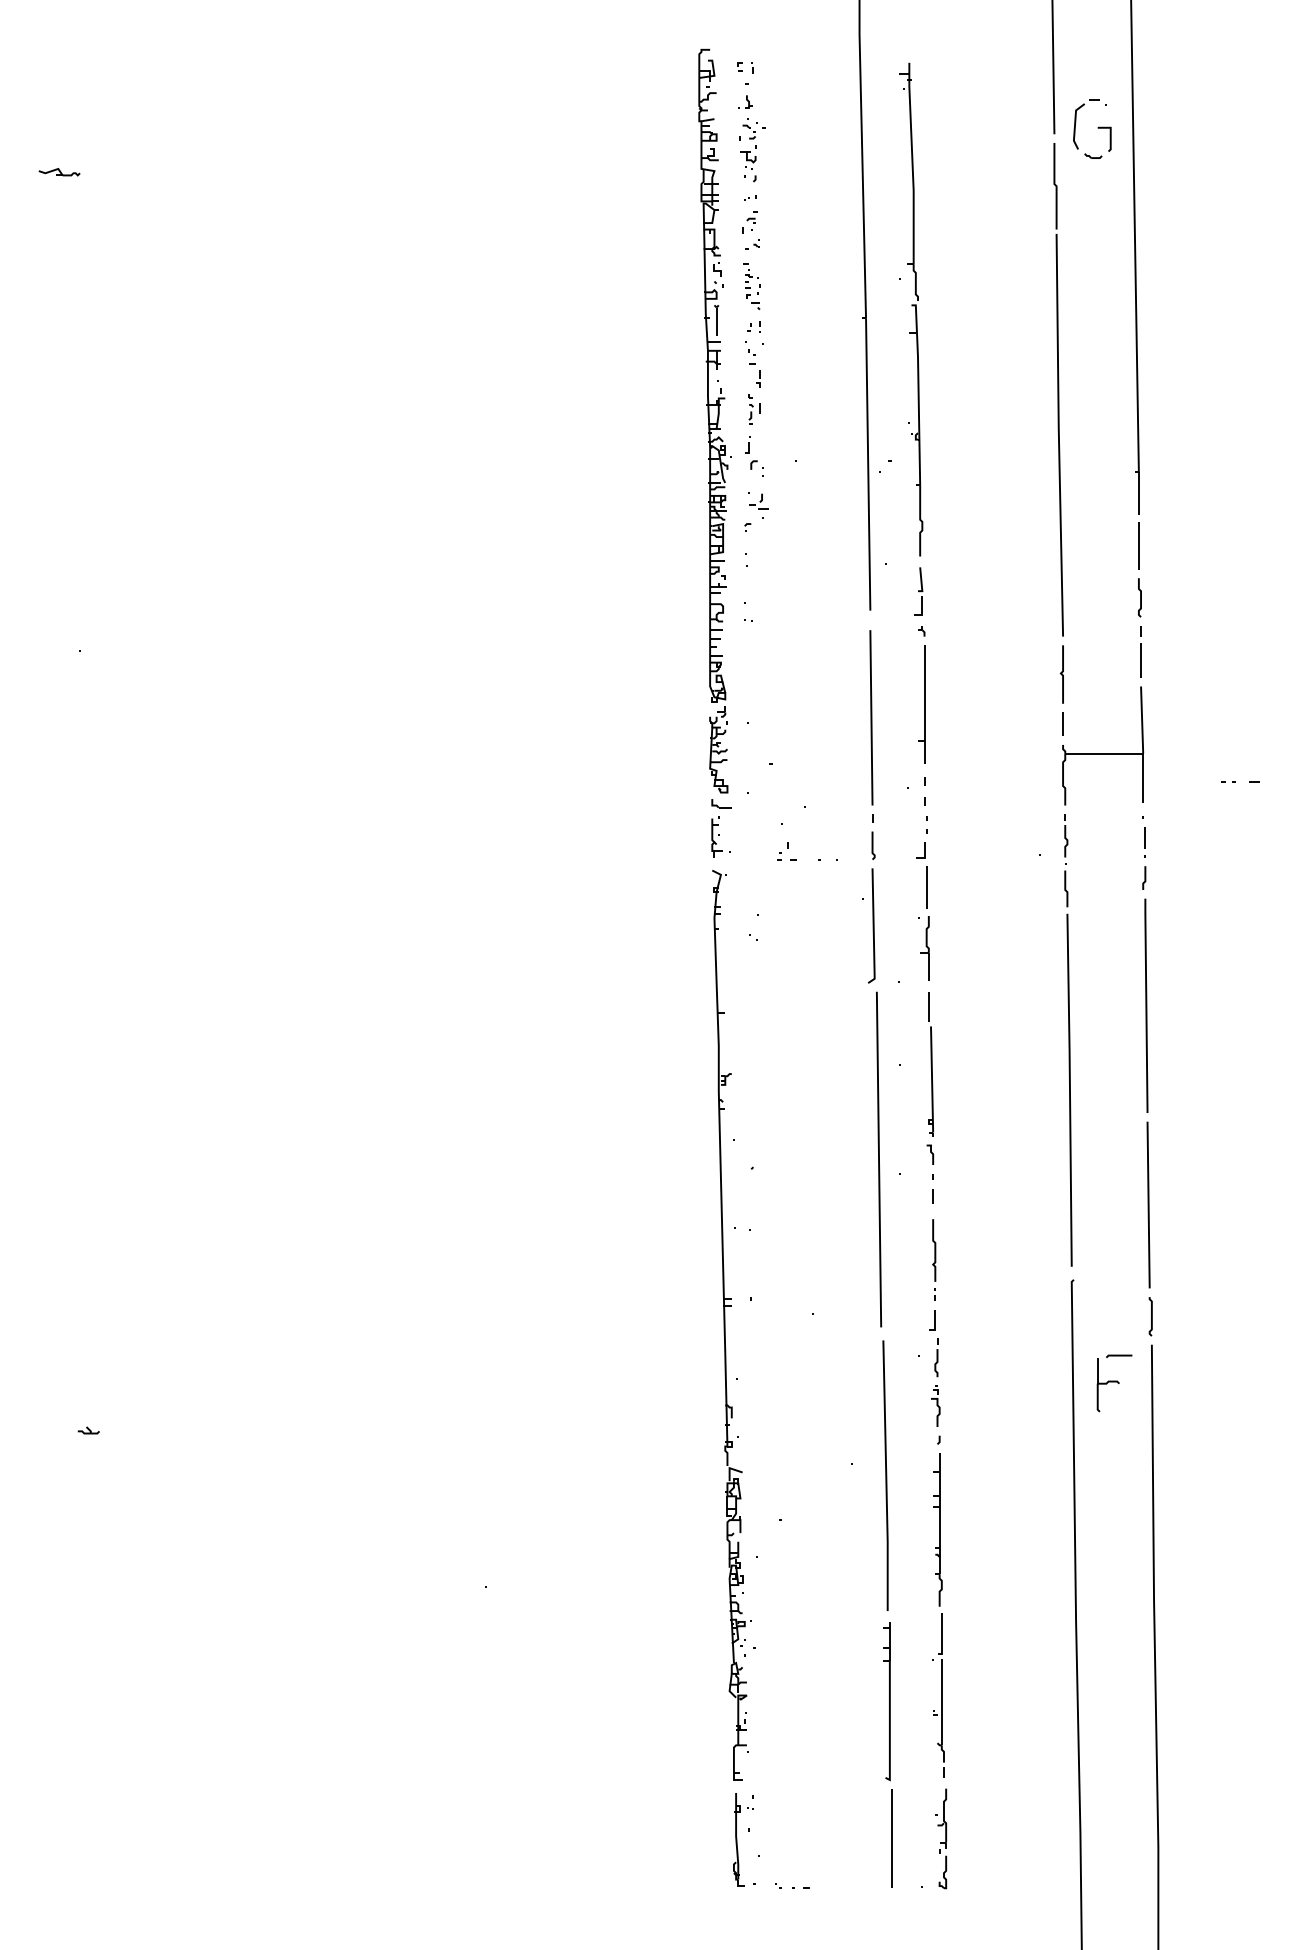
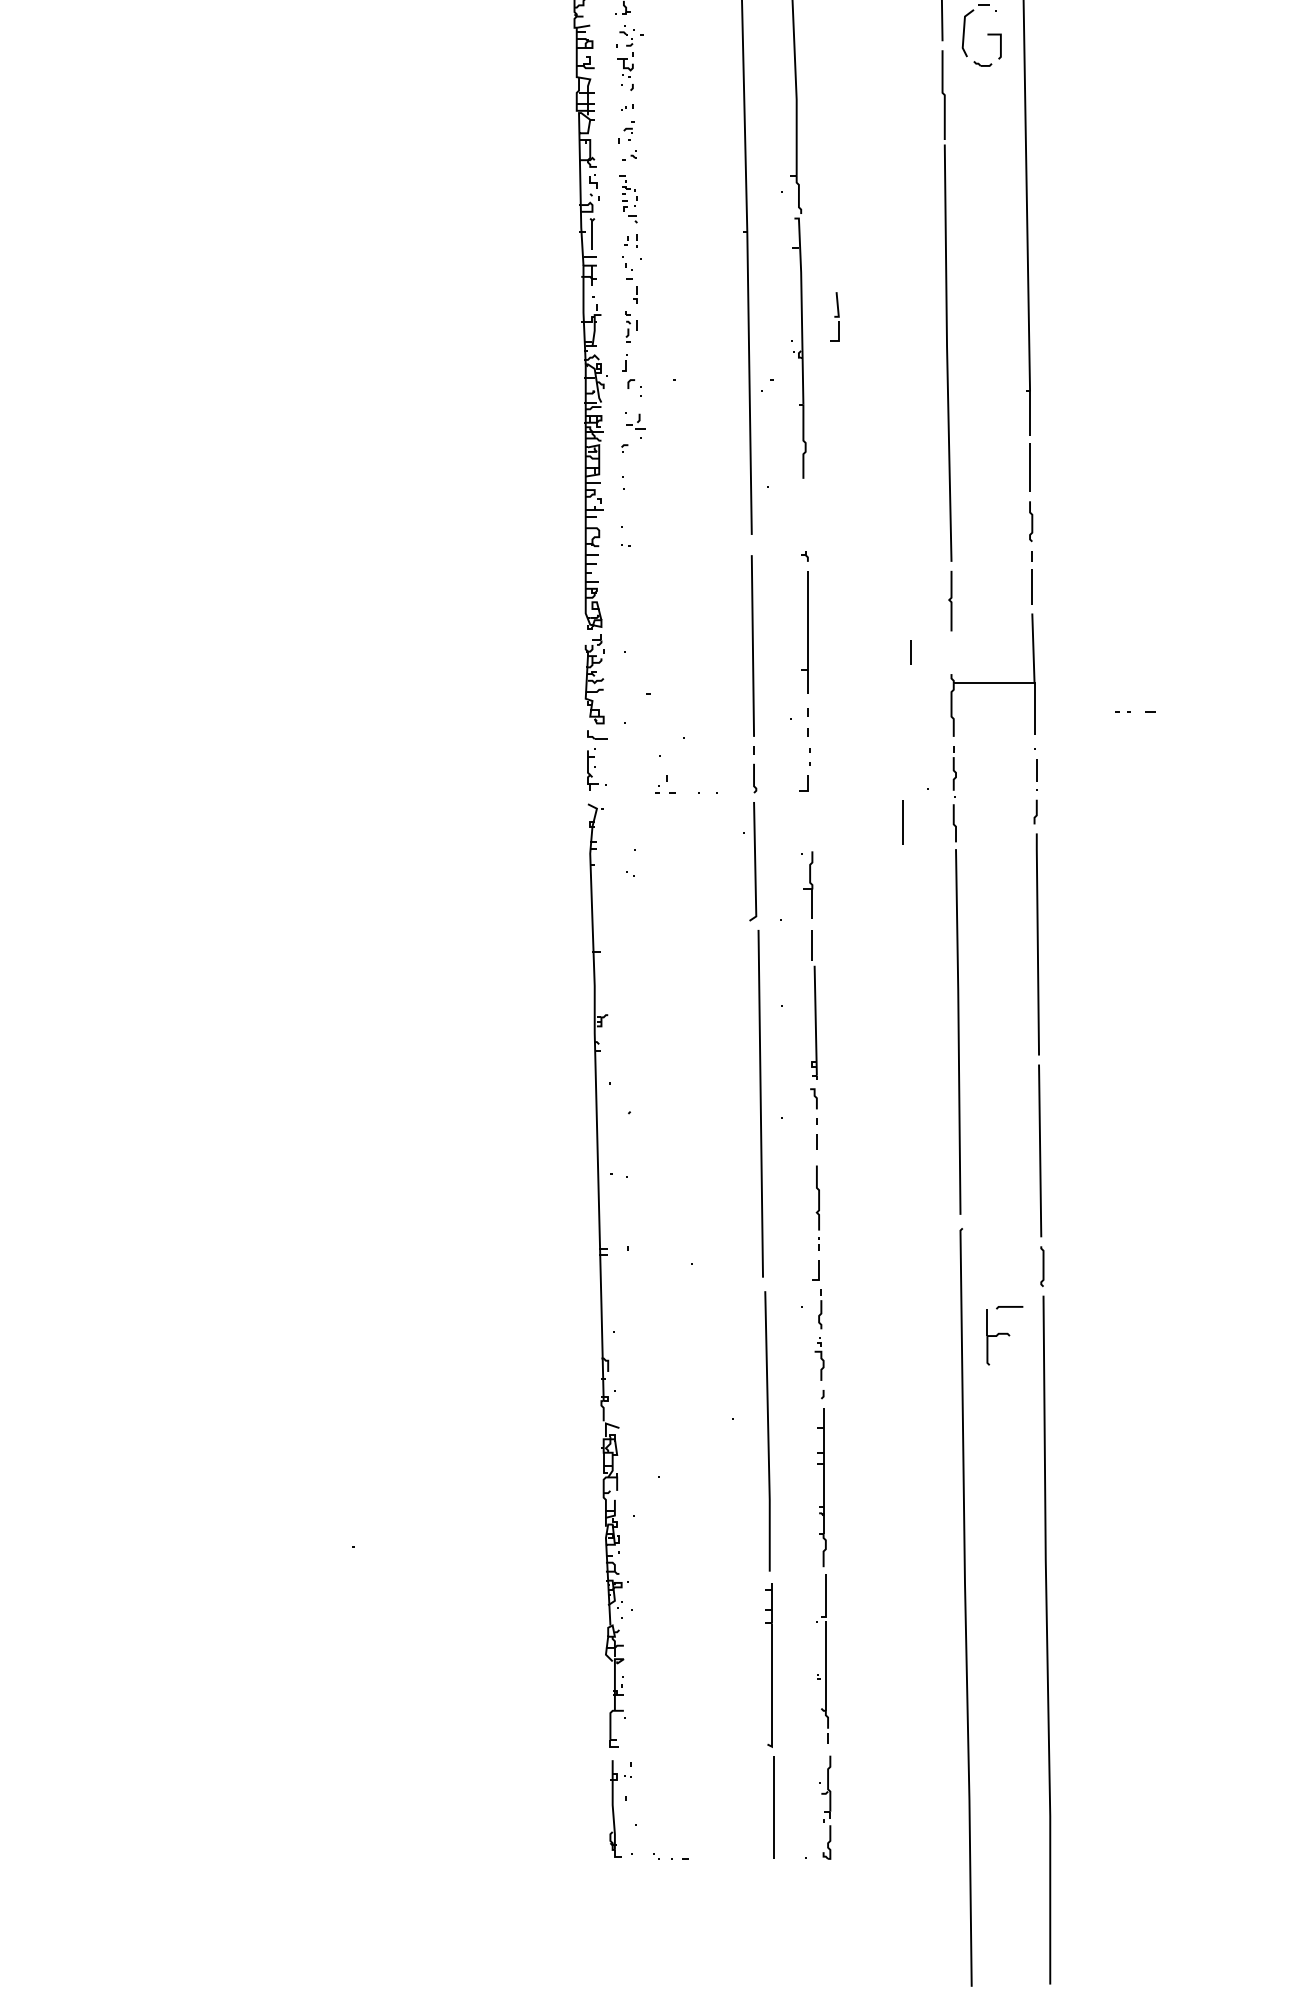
part: (918, 591) -> (834, 317), moved
line: (1062, 723) -> (910, 651), moved
line: (926, 887) -> (903, 821), moved

